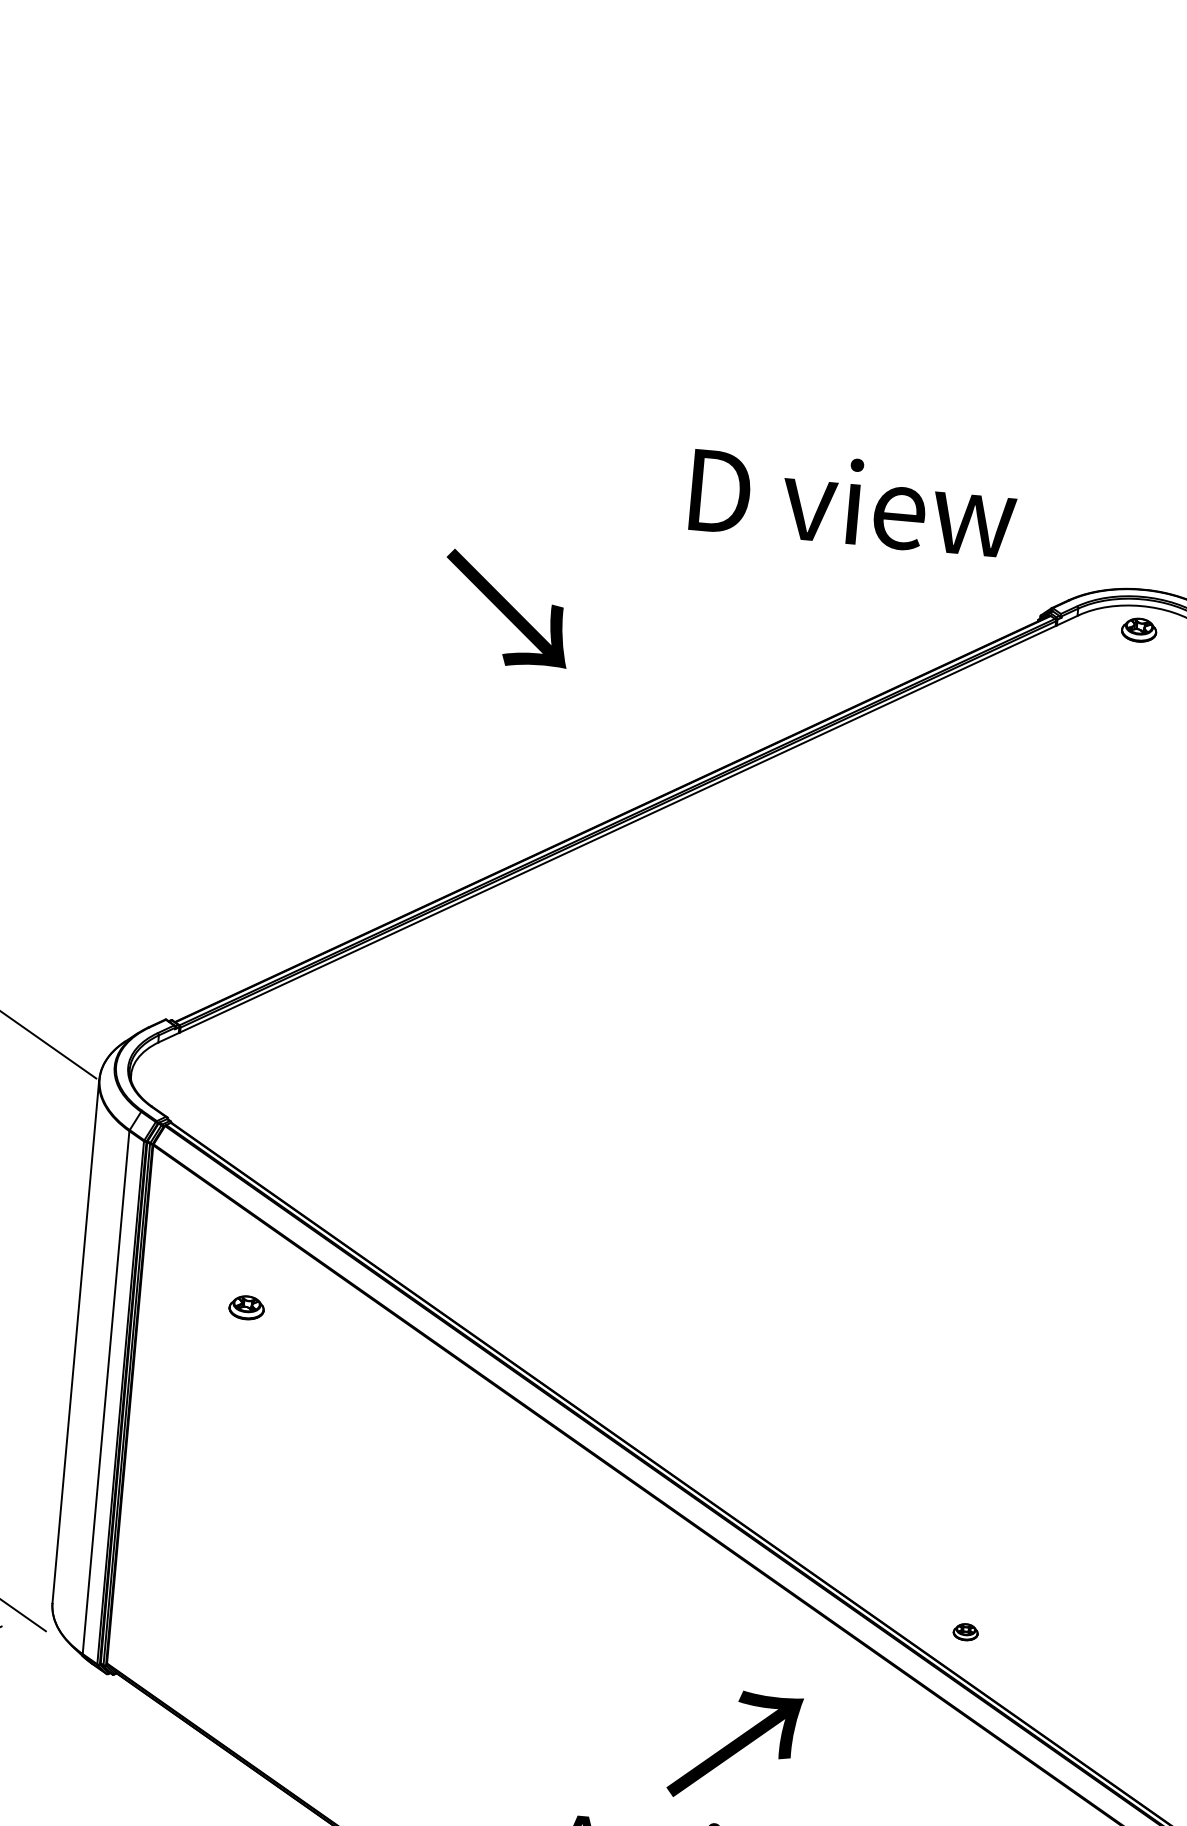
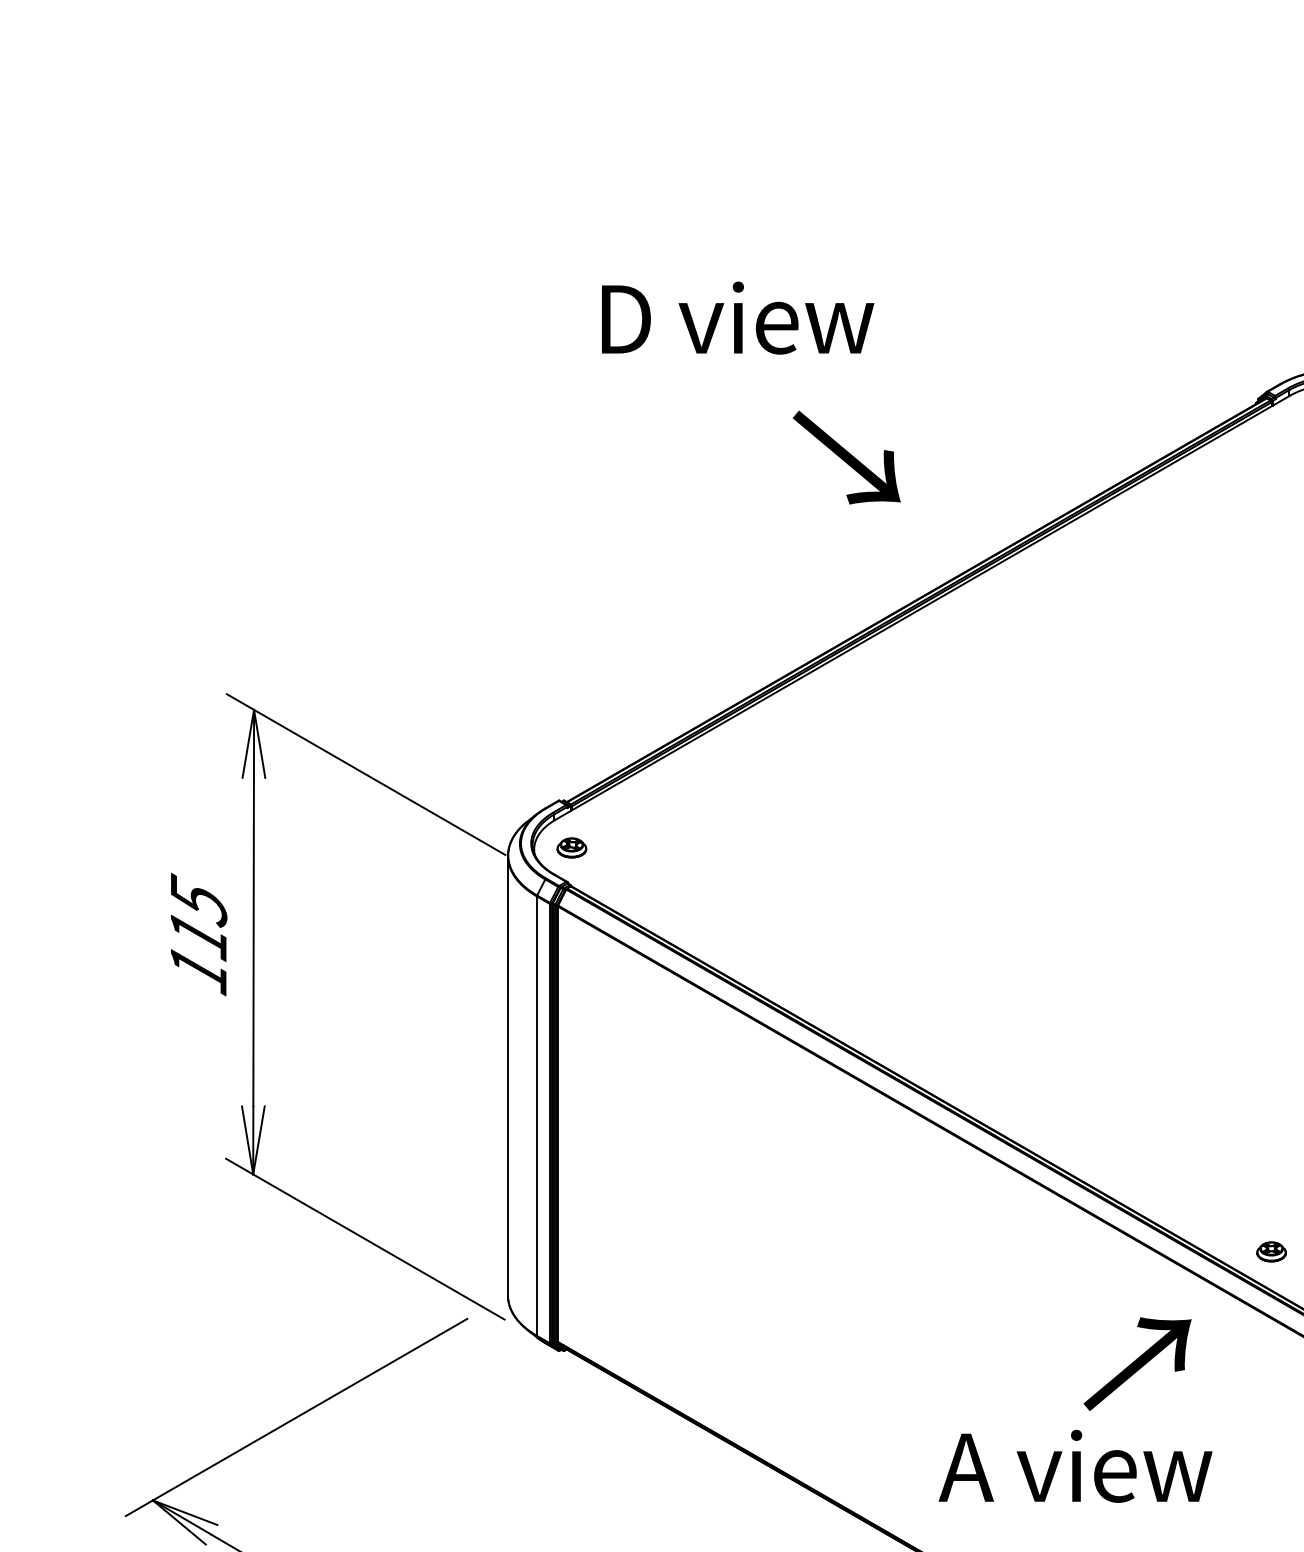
text: (854, 501) -> (738, 317), moved
text: (506, 609) -> (846, 457), moved
part: (246, 1307) -> (571, 847), moved
part: (965, 1631) -> (1271, 1251), size x1.43
text: (734, 1745) -> (1137, 1363), moved

